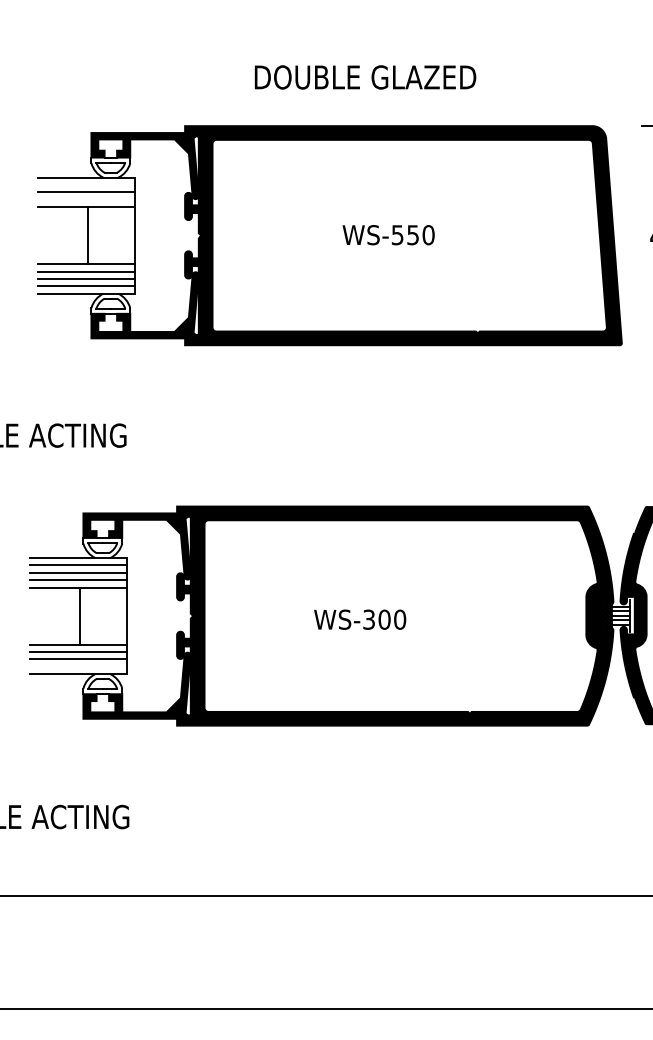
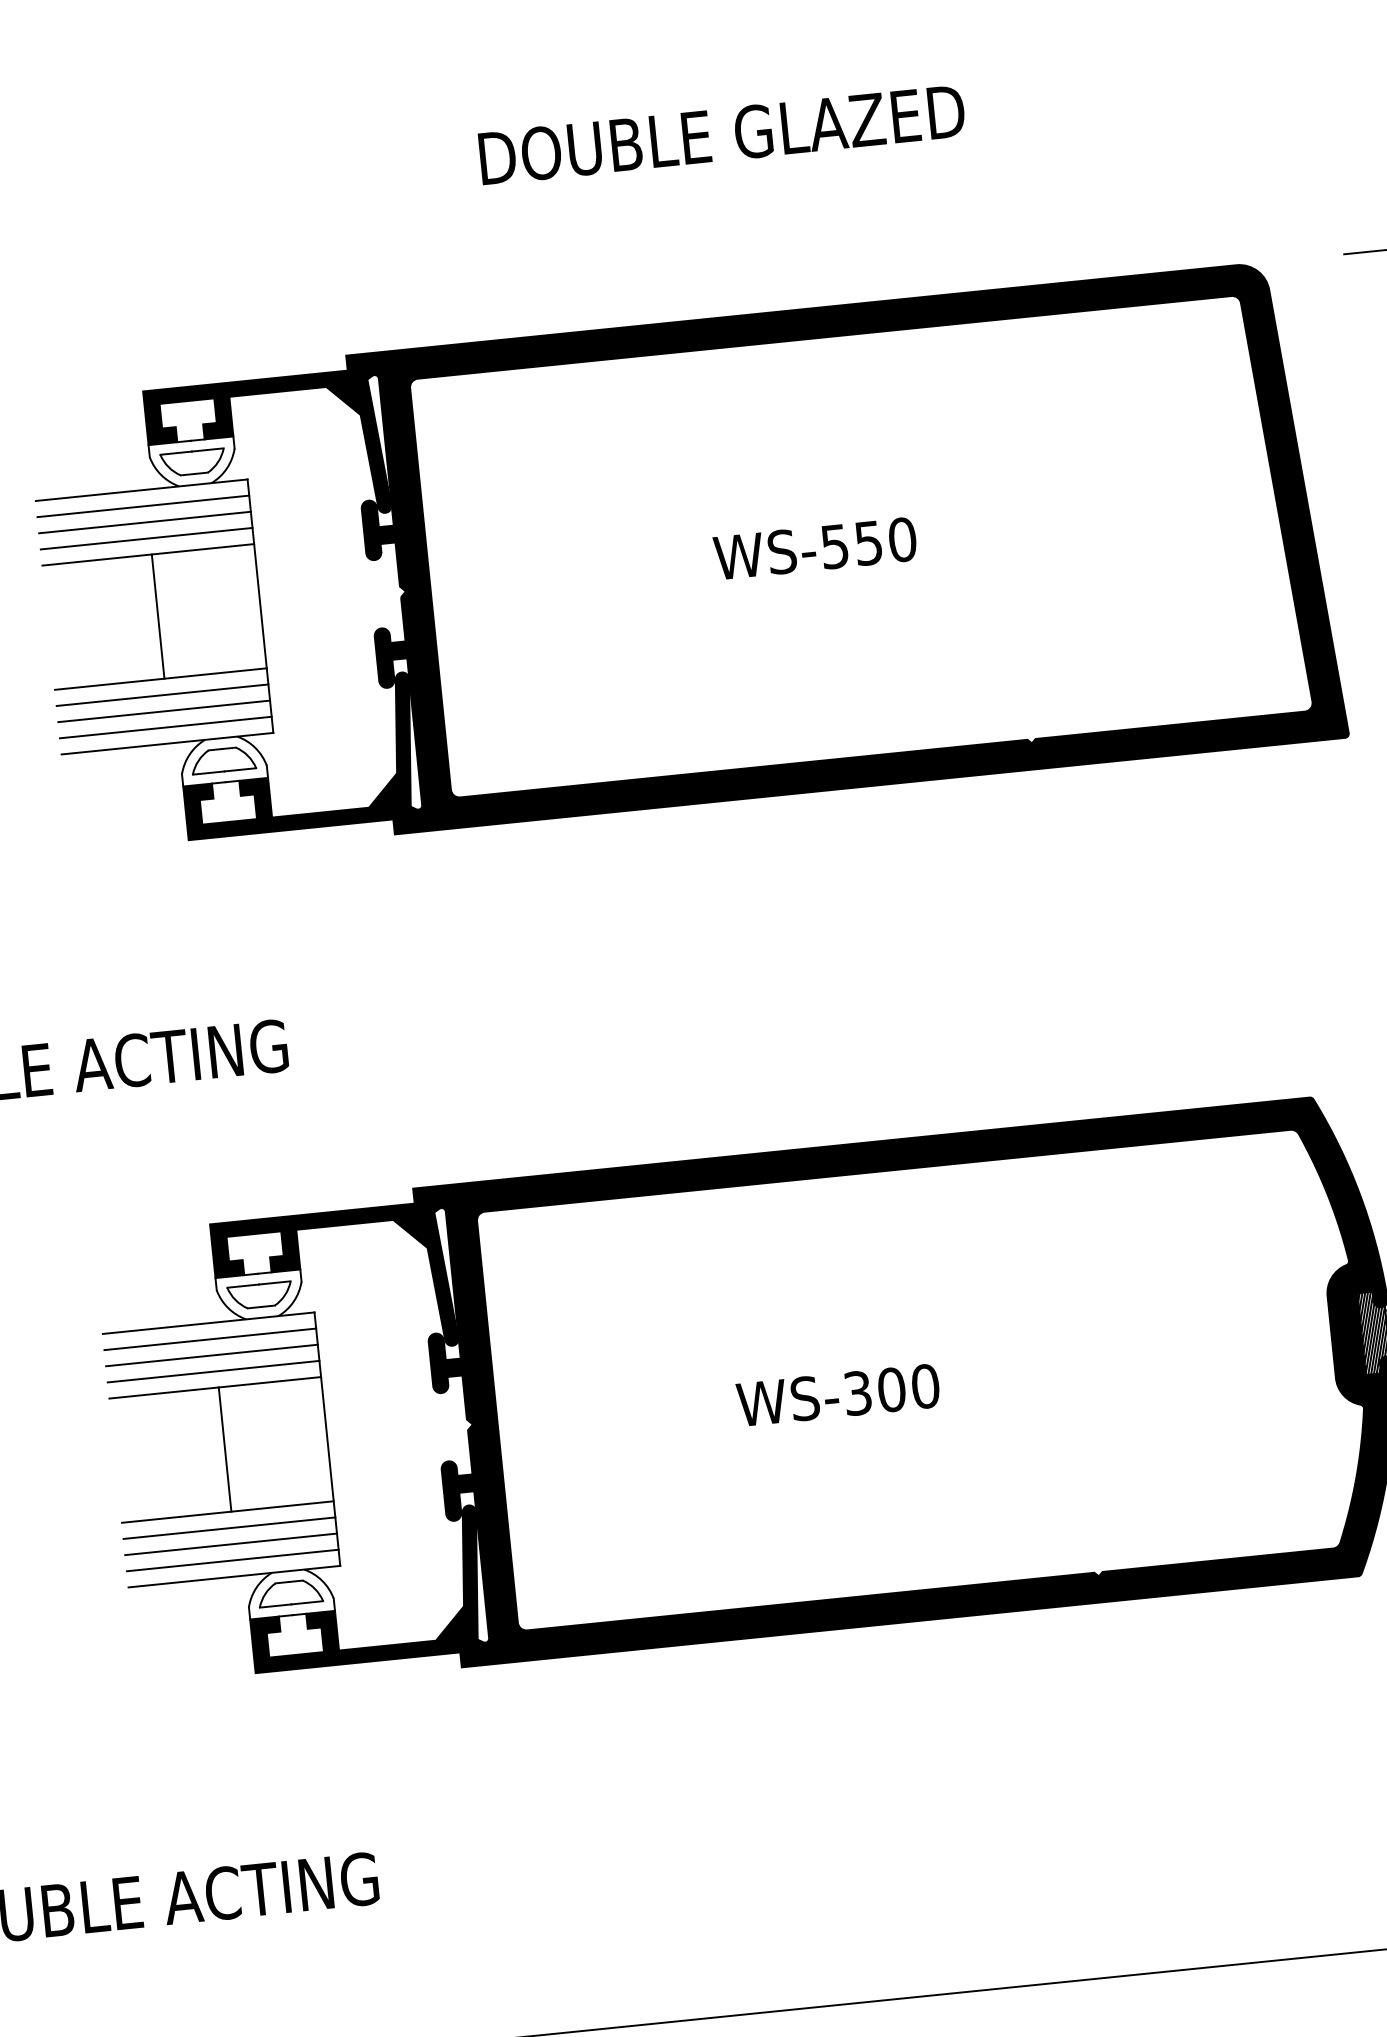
text: (365, 77) -> (722, 135), moved
line: (85, 185) -> (141, 507), added
line: (85, 199) -> (144, 538), added
line: (77, 666) -> (231, 1560), added

